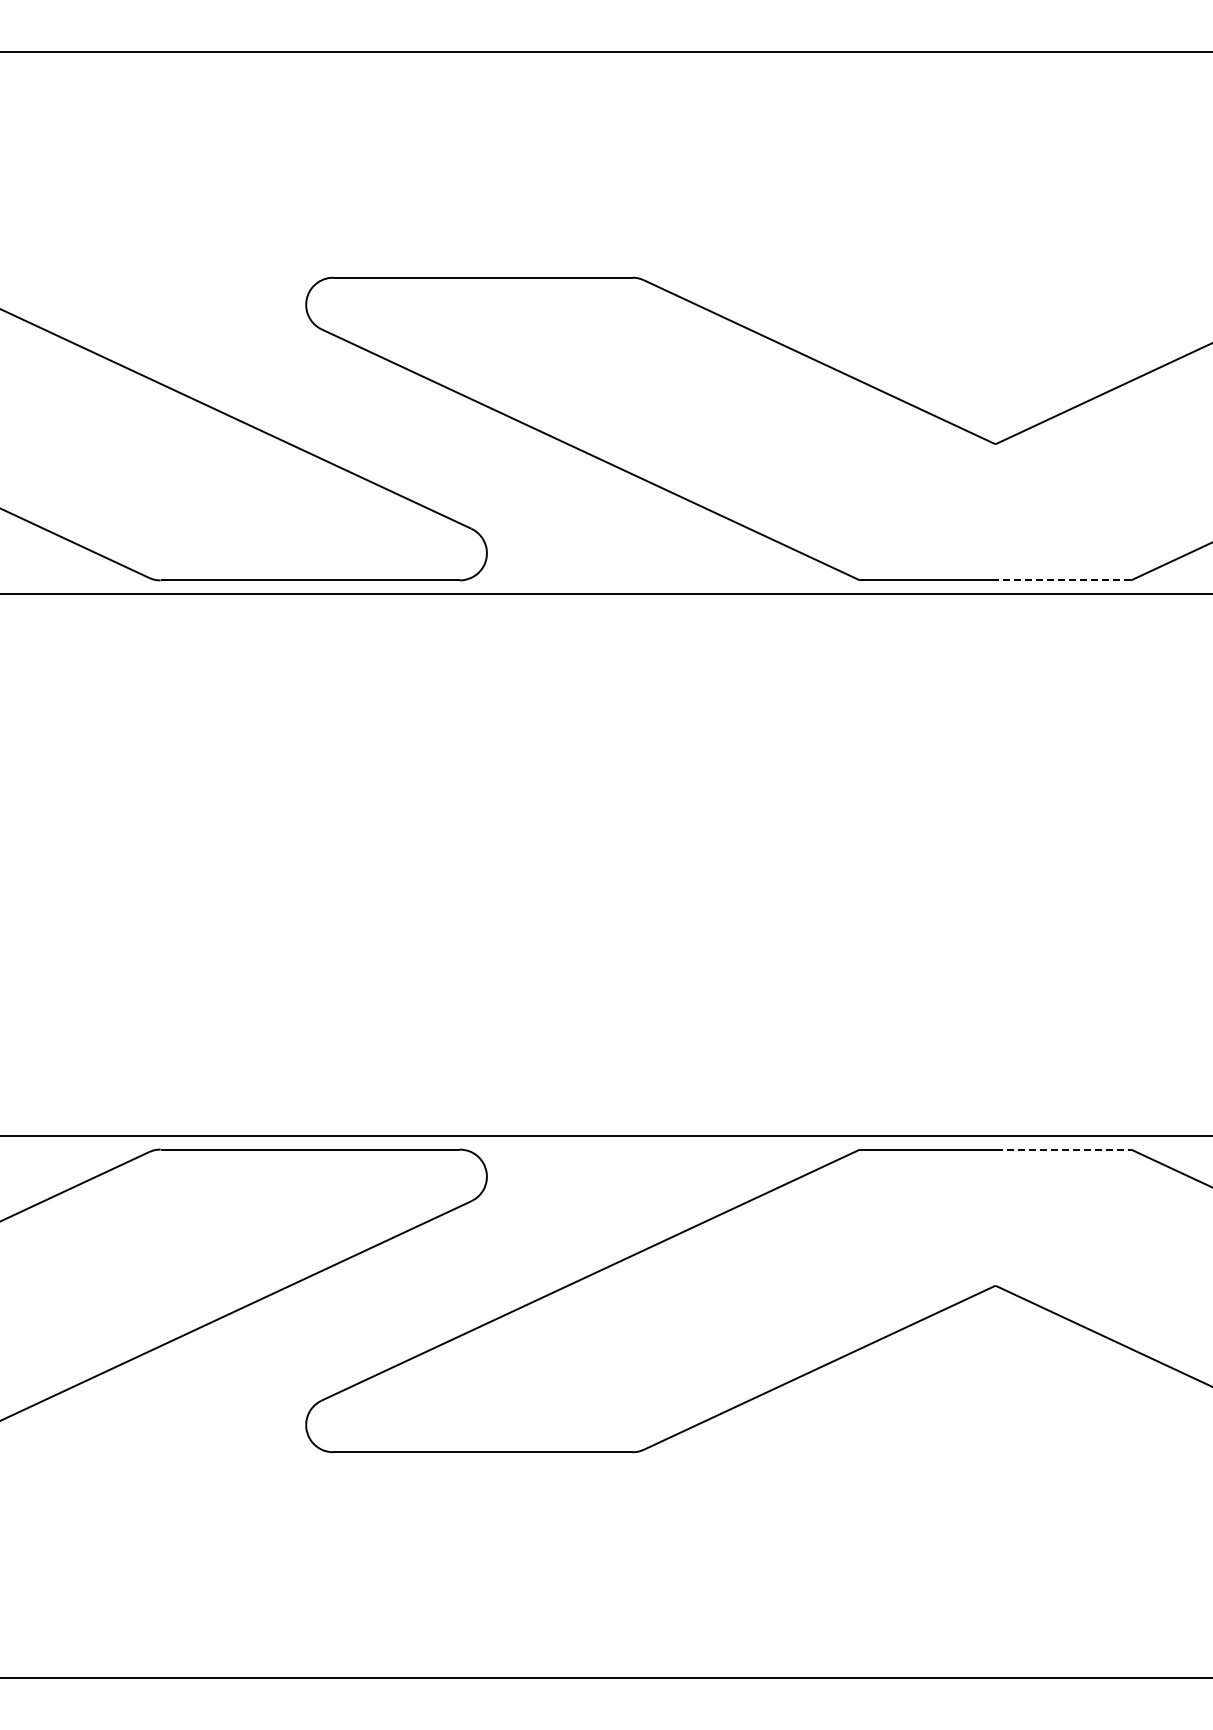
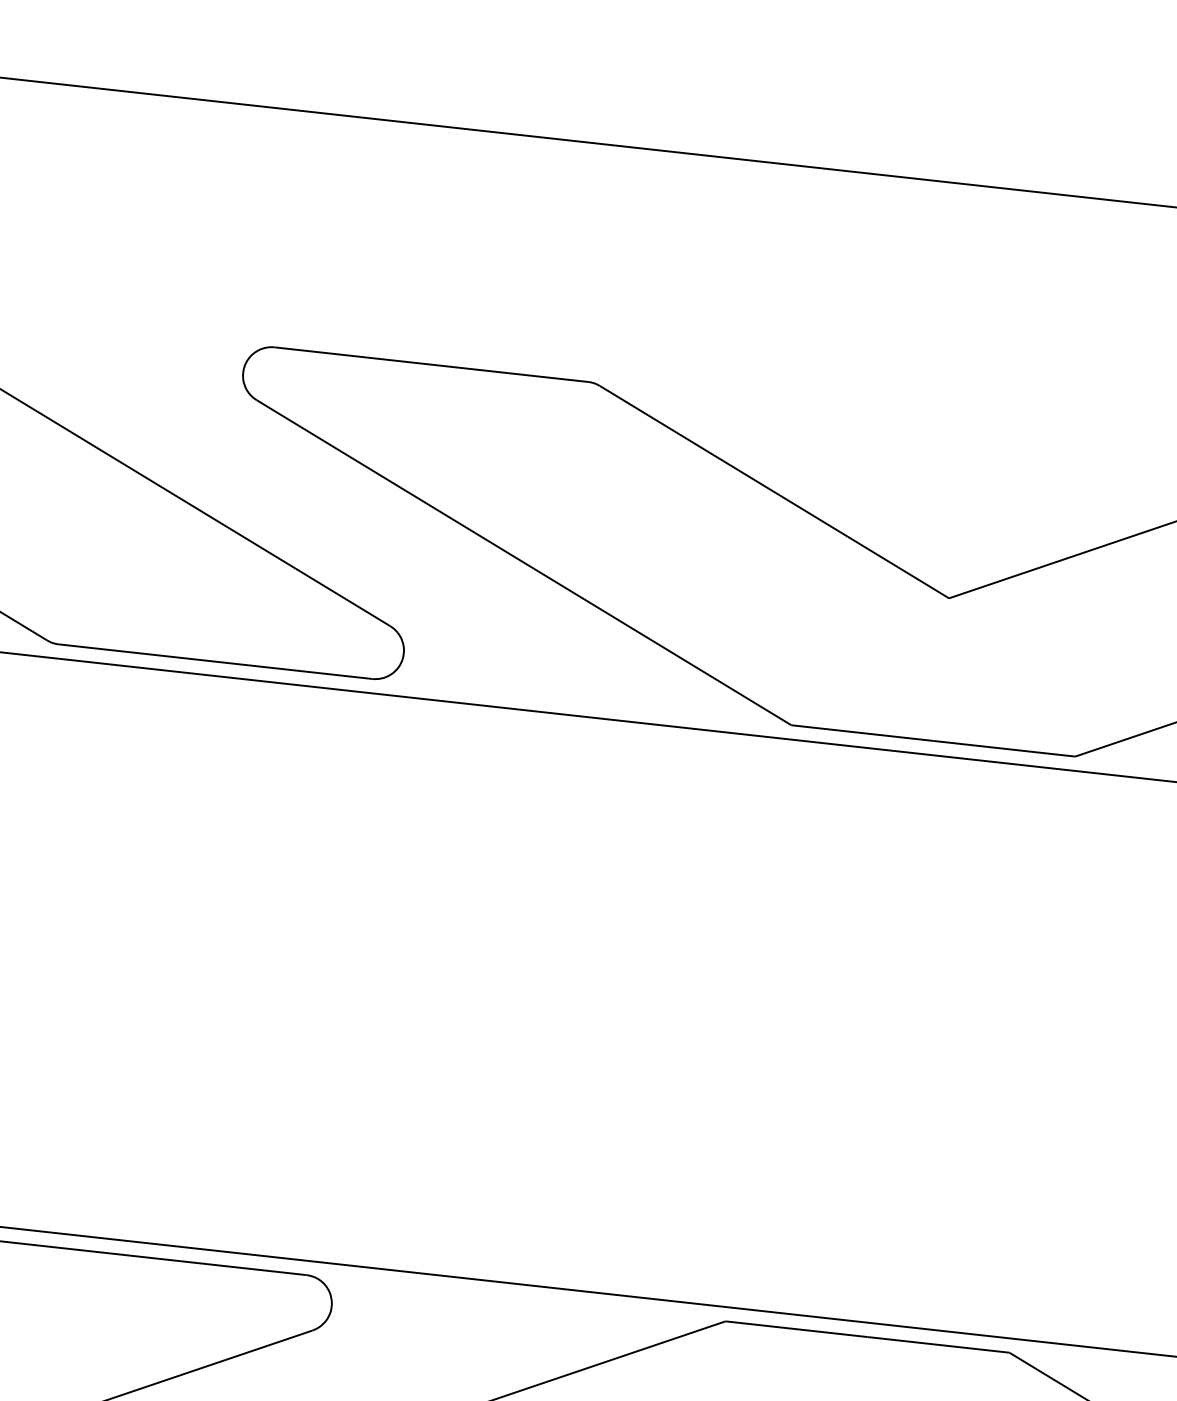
line: (1063, 580) -> (1004, 748), dashed -> solid
line: (1063, 1149) -> (938, 1344), dashed -> solid

